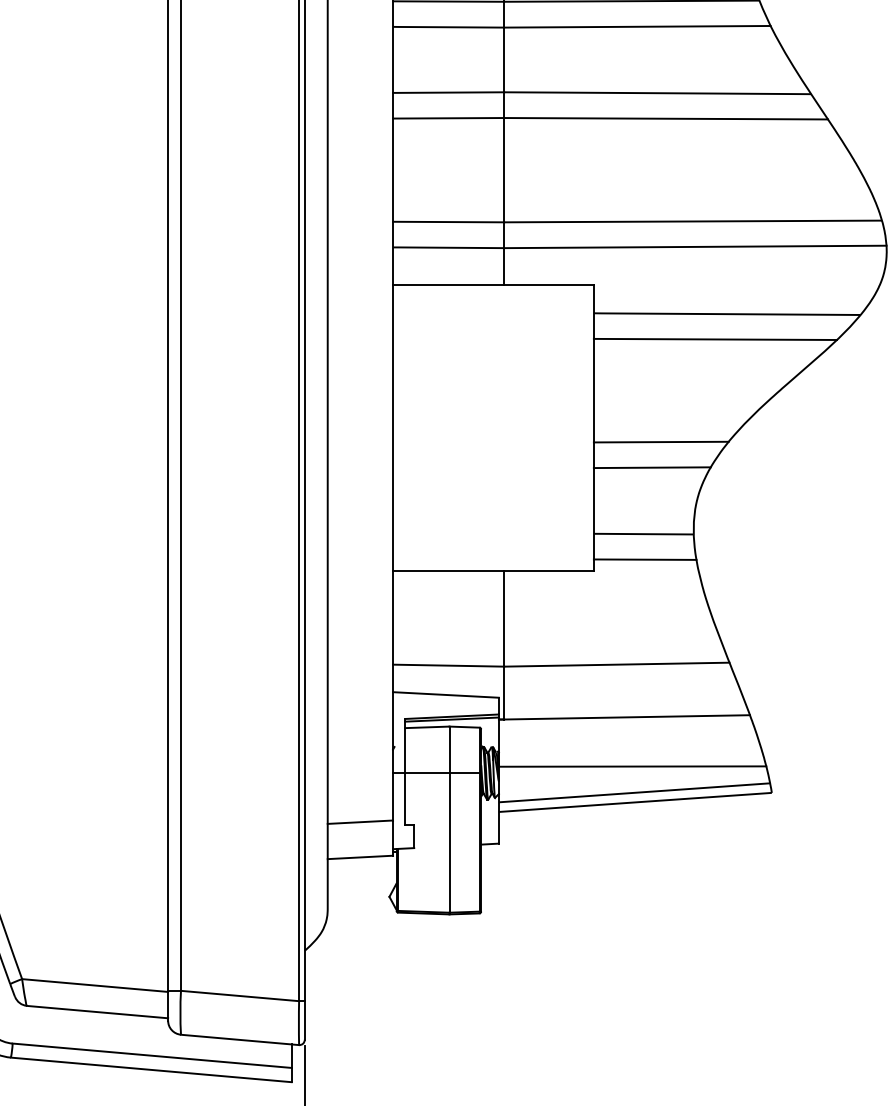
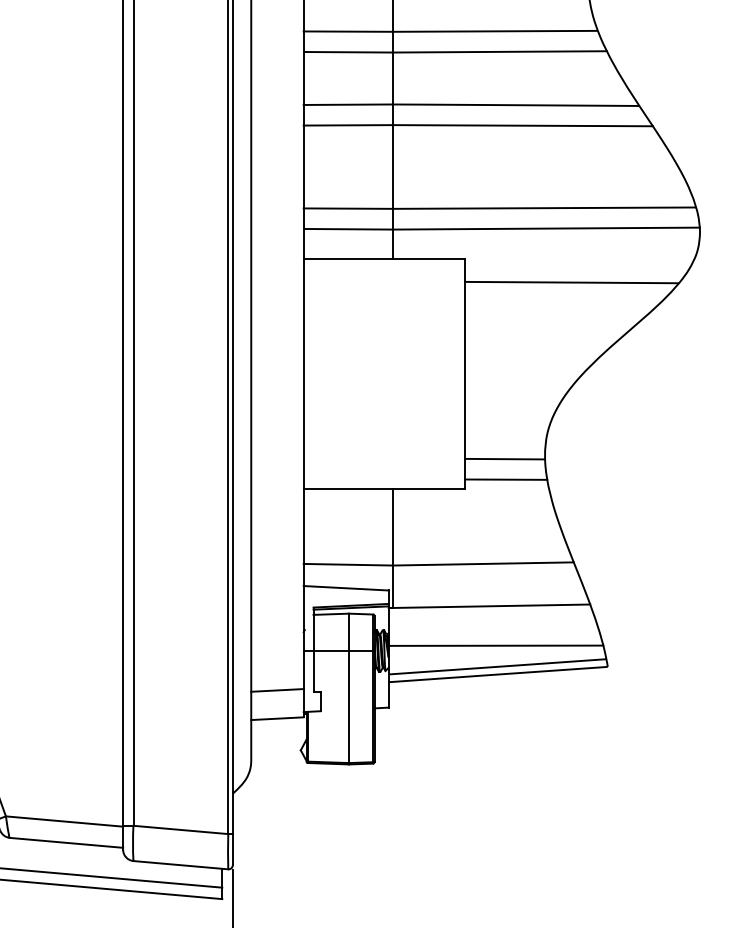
line: (715, 338) -> (562, 302), removed
line: (660, 442) -> (518, 385), removed
line: (651, 467) -> (511, 405), removed

